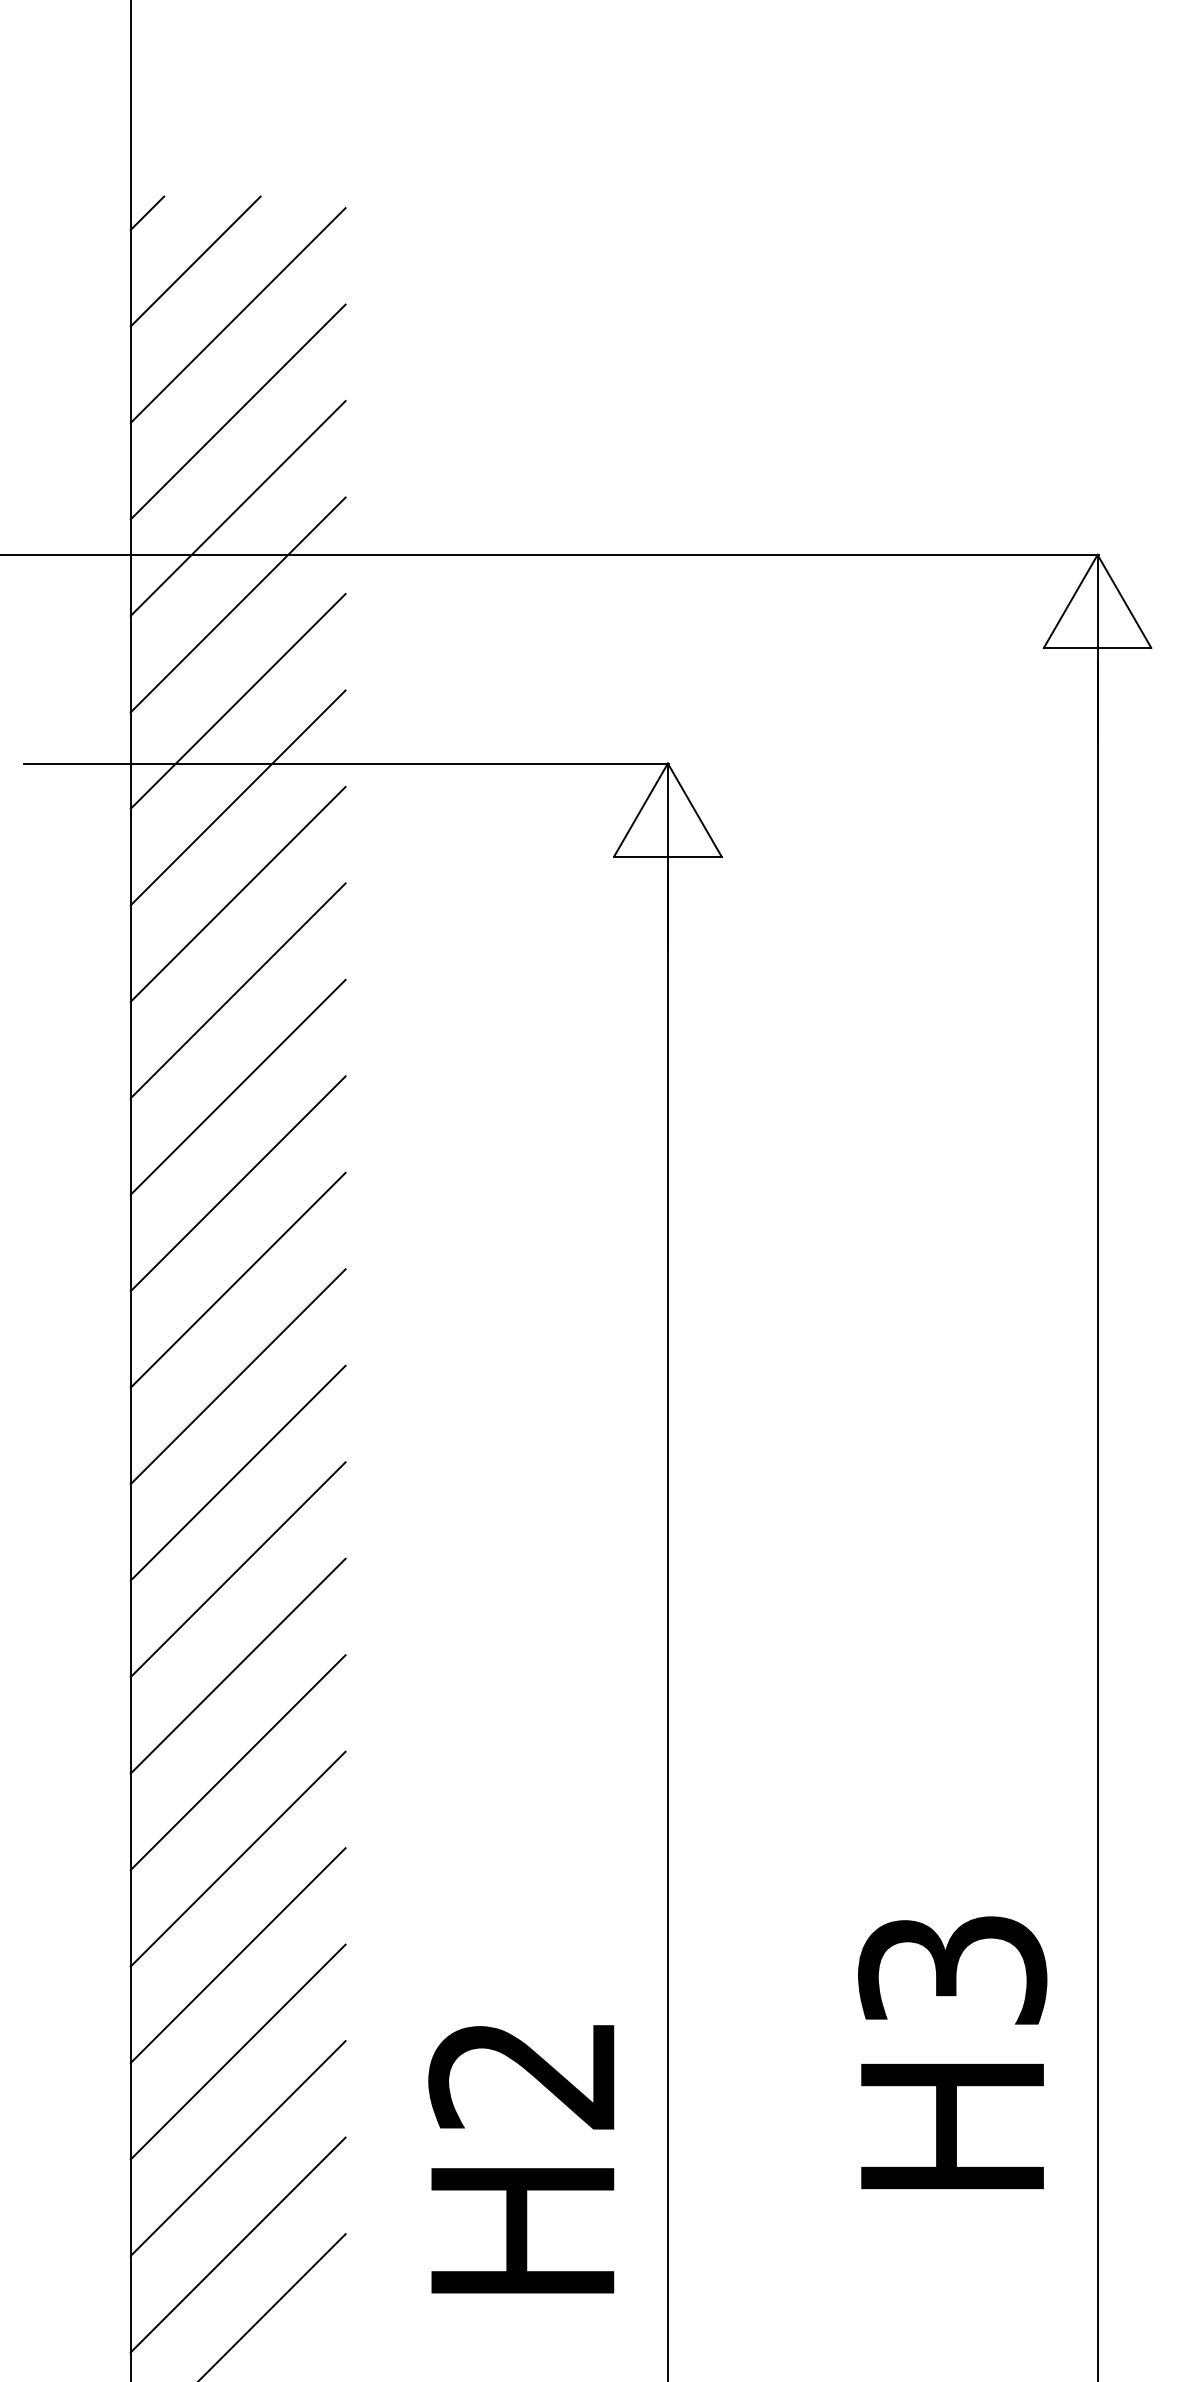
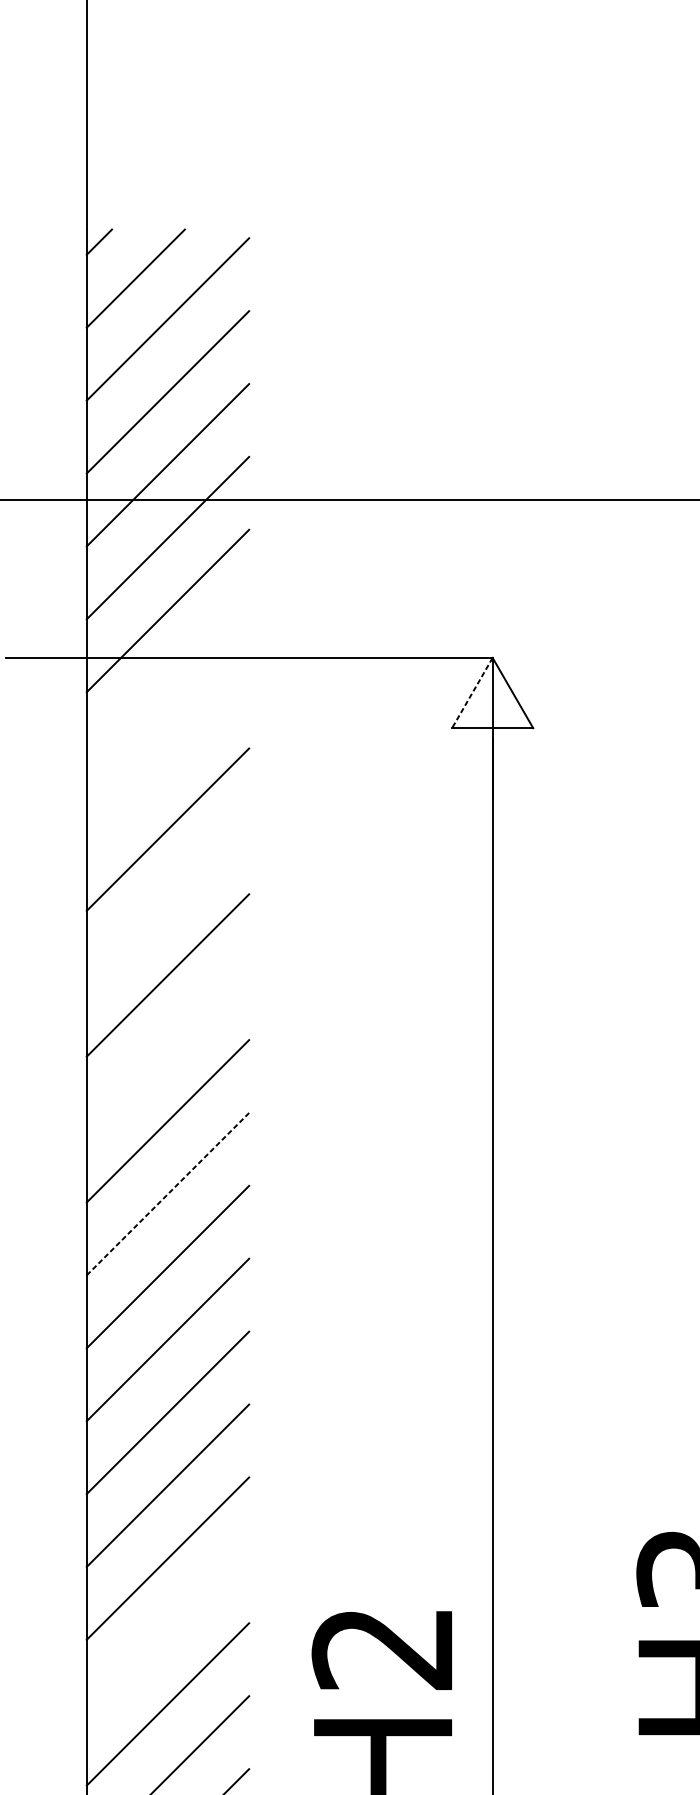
line: (237, 797) -> (167, 683), removed
line: (641, 810) -> (472, 693), solid -> dashed
line: (237, 893) -> (167, 756), removed
line: (237, 1086) -> (167, 901), removed
line: (237, 1279) -> (167, 1047), removed
line: (238, 1473) -> (168, 1194), solid -> dashed
line: (237, 2051) -> (167, 1631), removed

